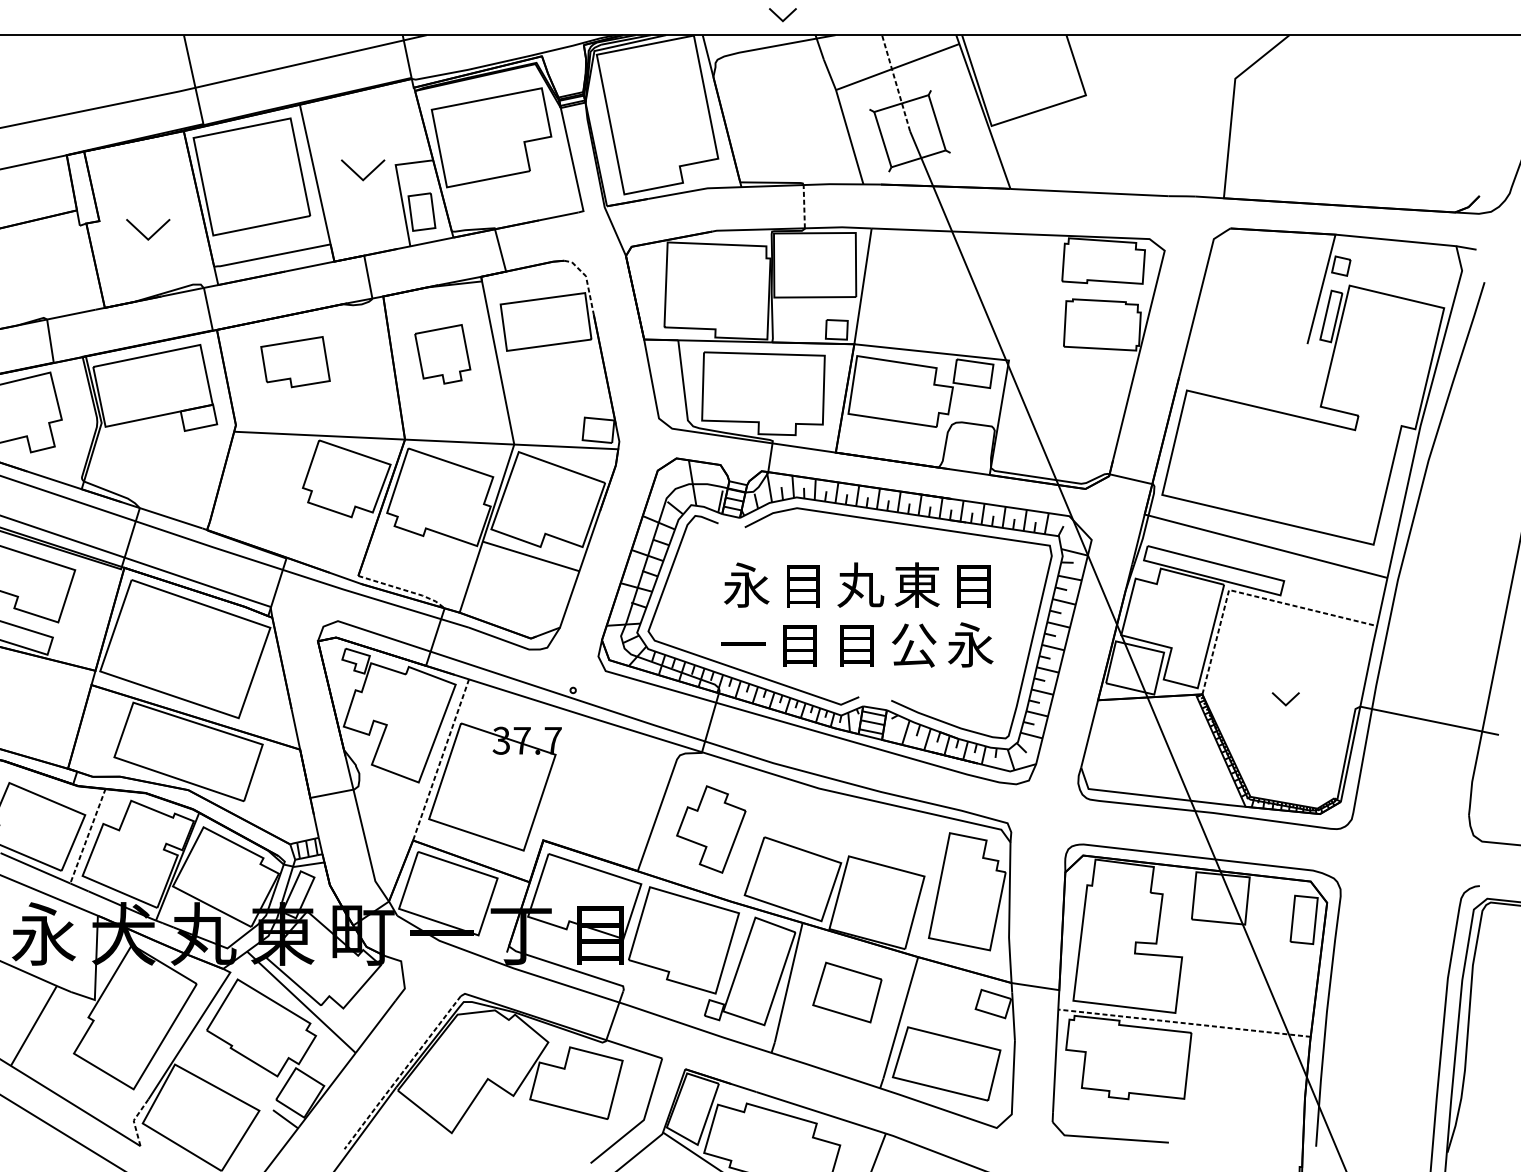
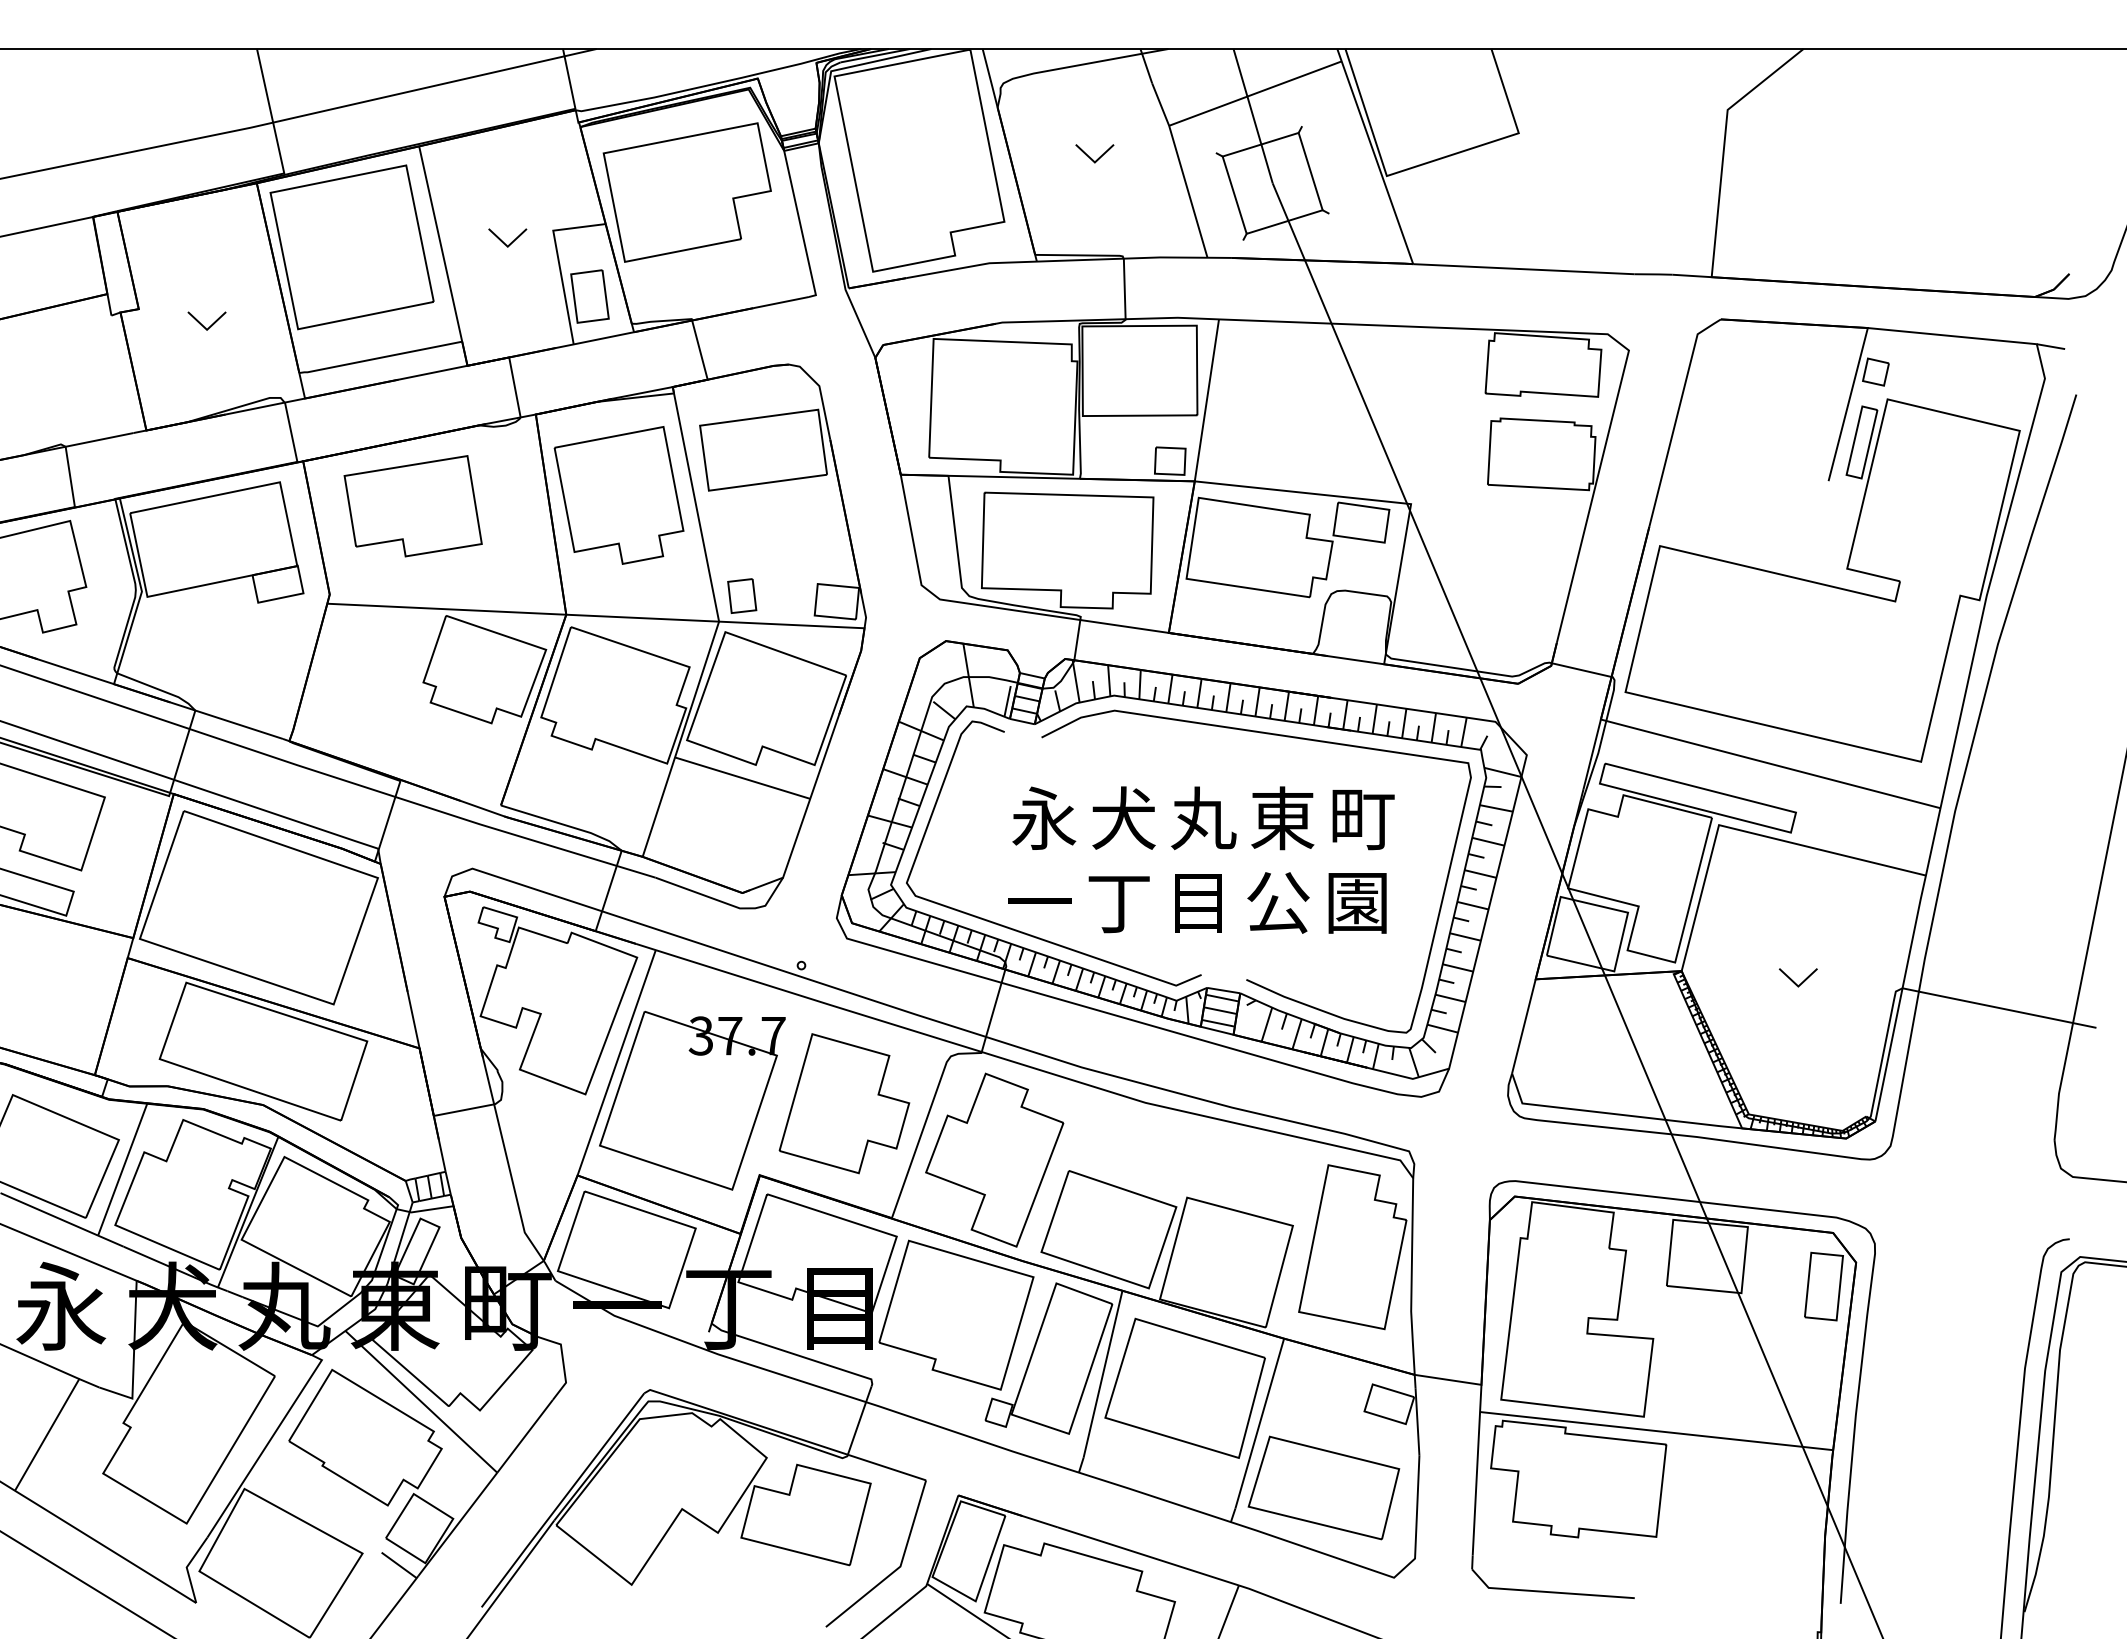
part: (782, 14) -> (1094, 153), moved
line: (896, 83) -> (1253, 116), dashed -> solid
part: (363, 169) -> (507, 237), size x0.62
line: (804, 206) -> (1124, 288), dashed -> solid
part: (147, 229) -> (206, 320), size x0.62
line: (586, 280) -> (820, 392), dashed -> solid
part: (442, 354) -> (618, 495), size x1.67
part: (295, 362) -> (412, 506), size x1.43
part: (531, 425) -> (742, 595), added
text: (803, 584) -> (1123, 817), 目 -> 犬
text: (974, 586) -> (1363, 819), 目 -> 町
line: (403, 589) -> (564, 824), dashed -> solid
line: (1250, 595) -> (1749, 832), dashed -> solid
text: (970, 644) -> (1357, 901), 永 -> 園
text: (799, 646) -> (1118, 903), 目 -> 丁
line: (440, 760) -> (616, 1063), dashed -> solid
part: (603, 789) -> (844, 1103), added
part: (711, 829) -> (994, 1159), size x1.43
line: (87, 836) -> (122, 1169), dashed -> solid
part: (847, 992) -> (1184, 1387), size x1.67
line: (1184, 1023) -> (1656, 1431), dashed -> solid
line: (402, 1073) -> (562, 1501), dashed -> solid
line: (133, 1120) -> (186, 1567), dashed -> solid

